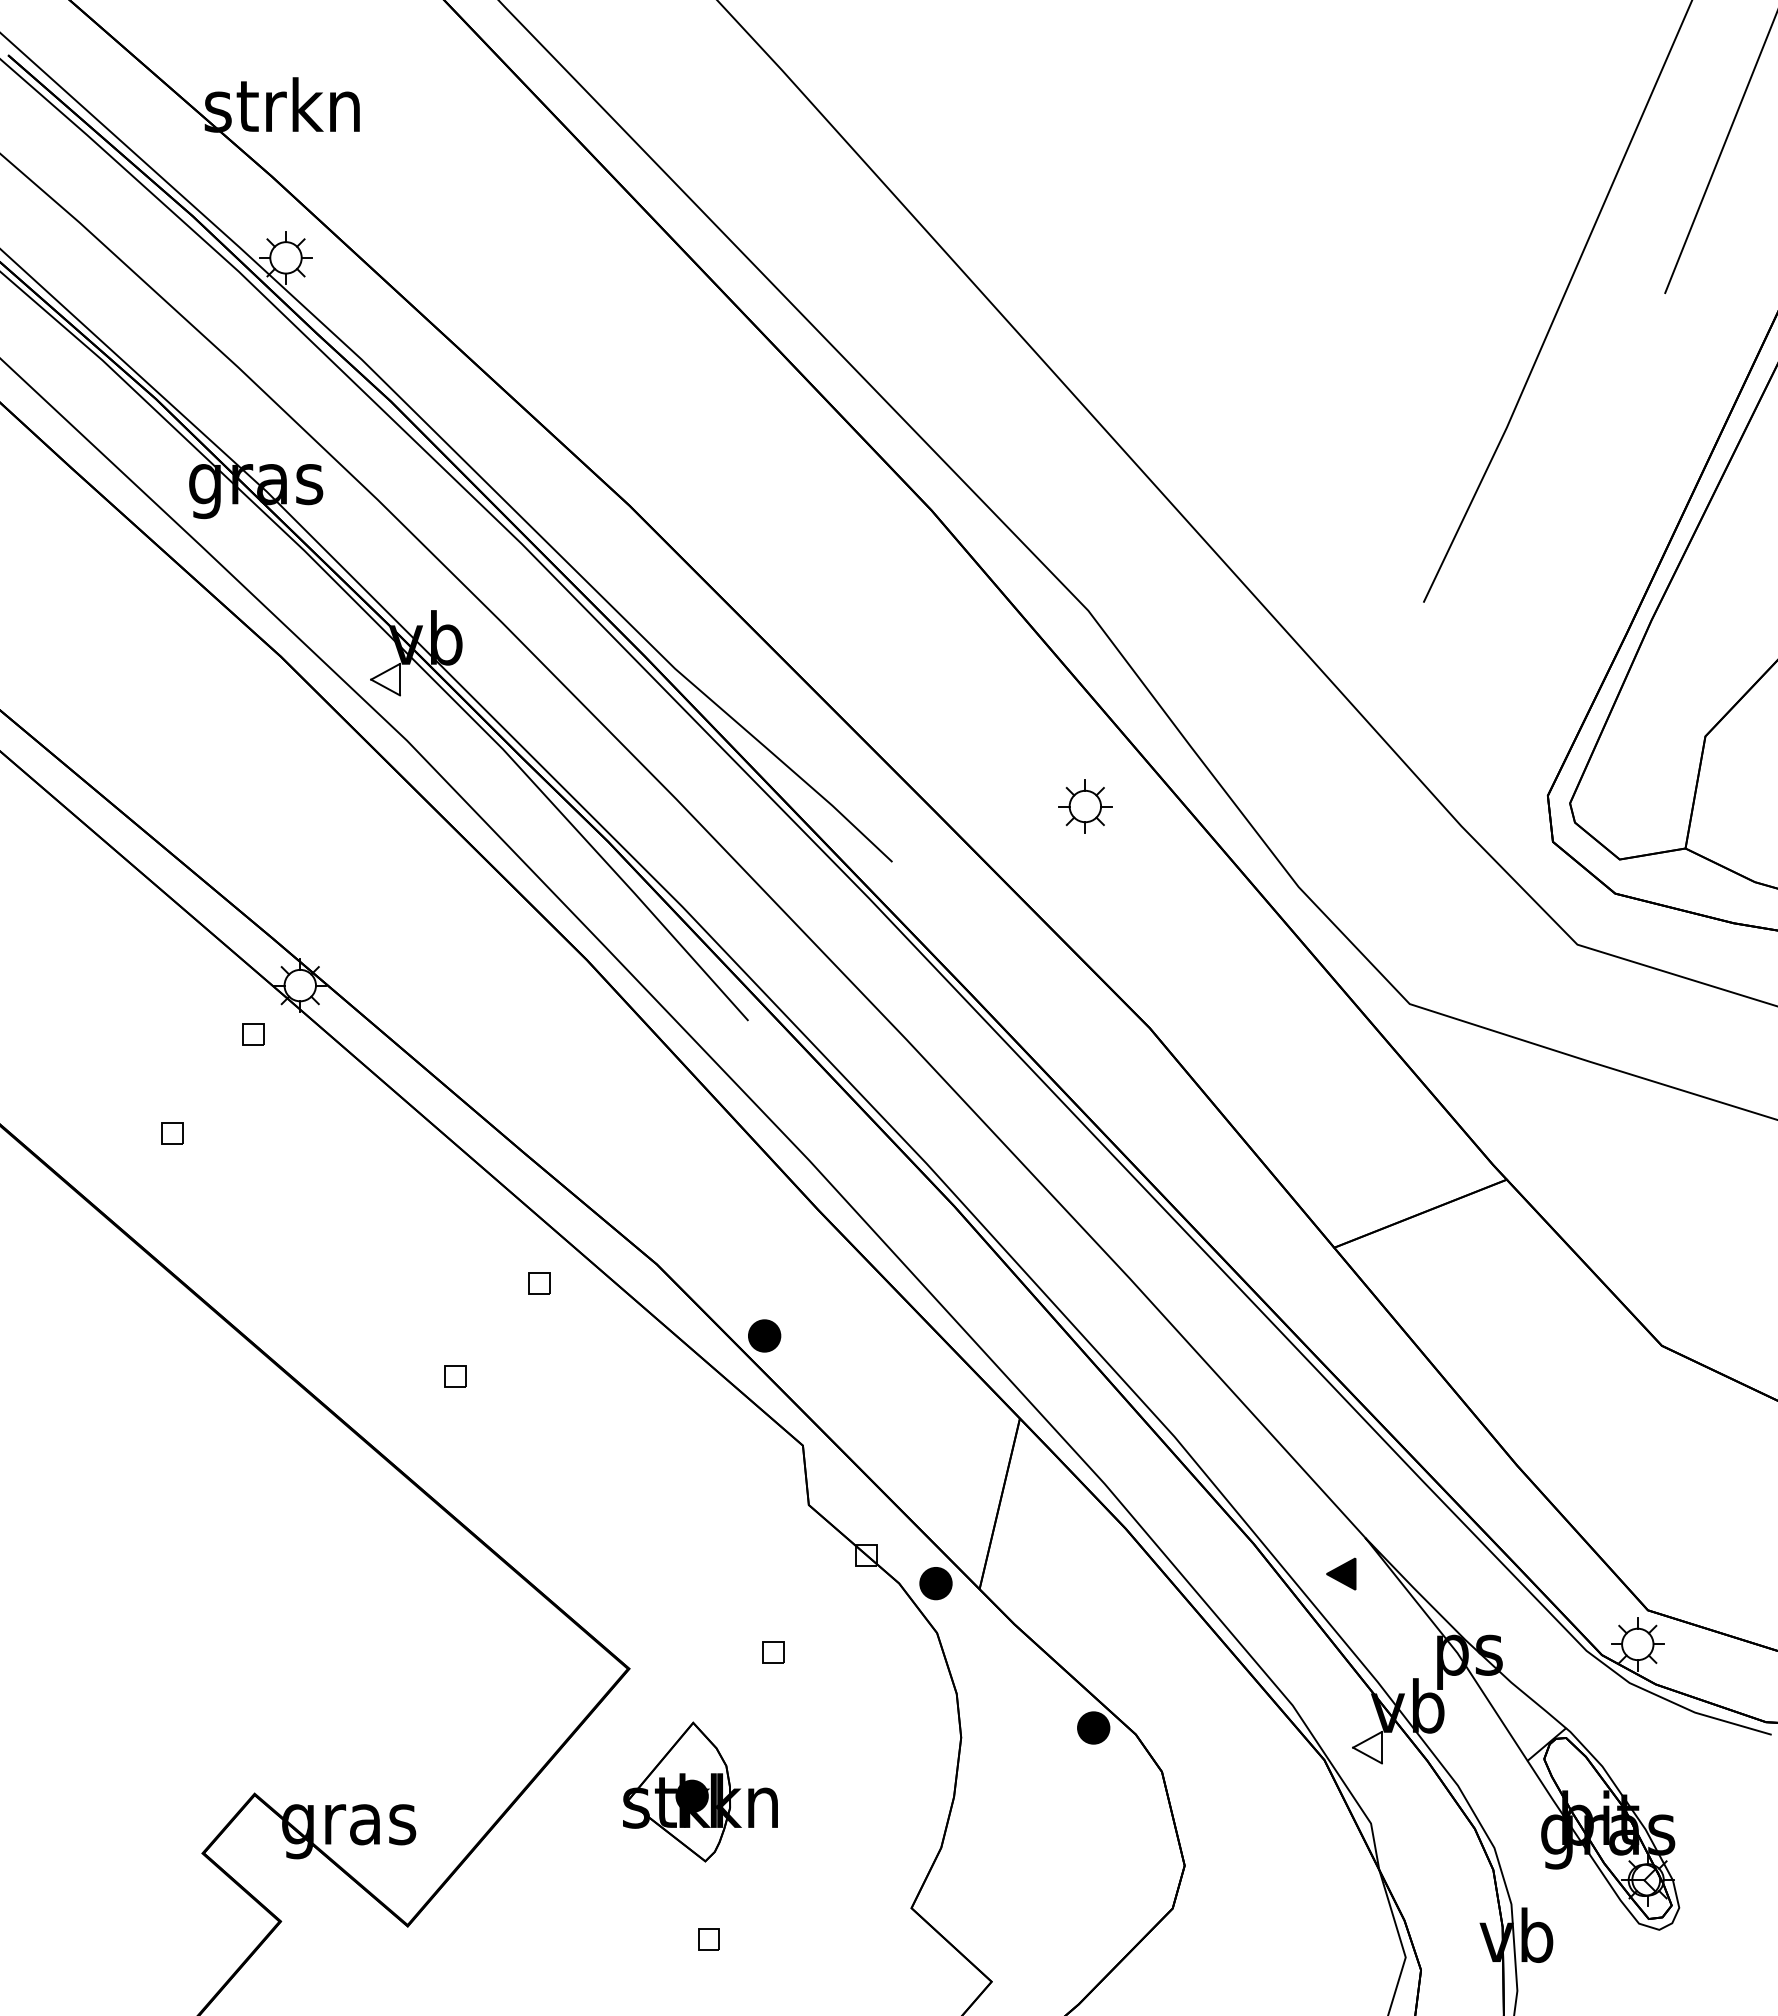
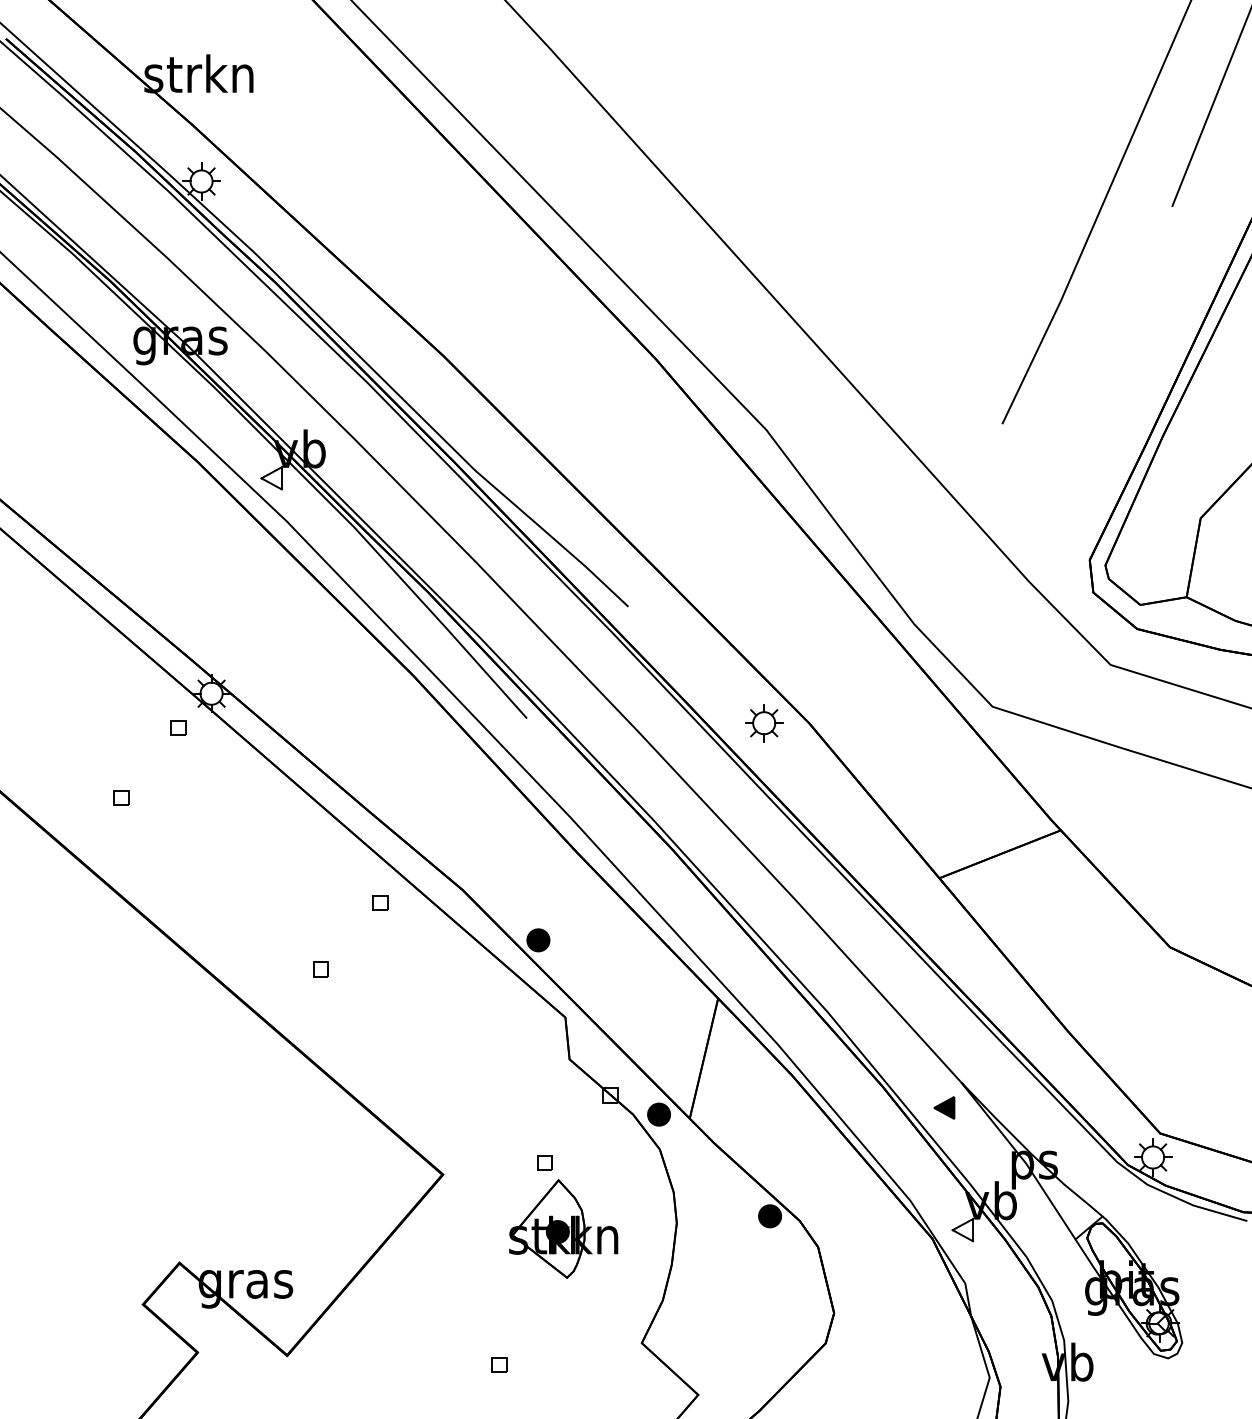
part: (1085, 806) -> (764, 723), moved
part: (700, 1791) -> (563, 1228), moved

